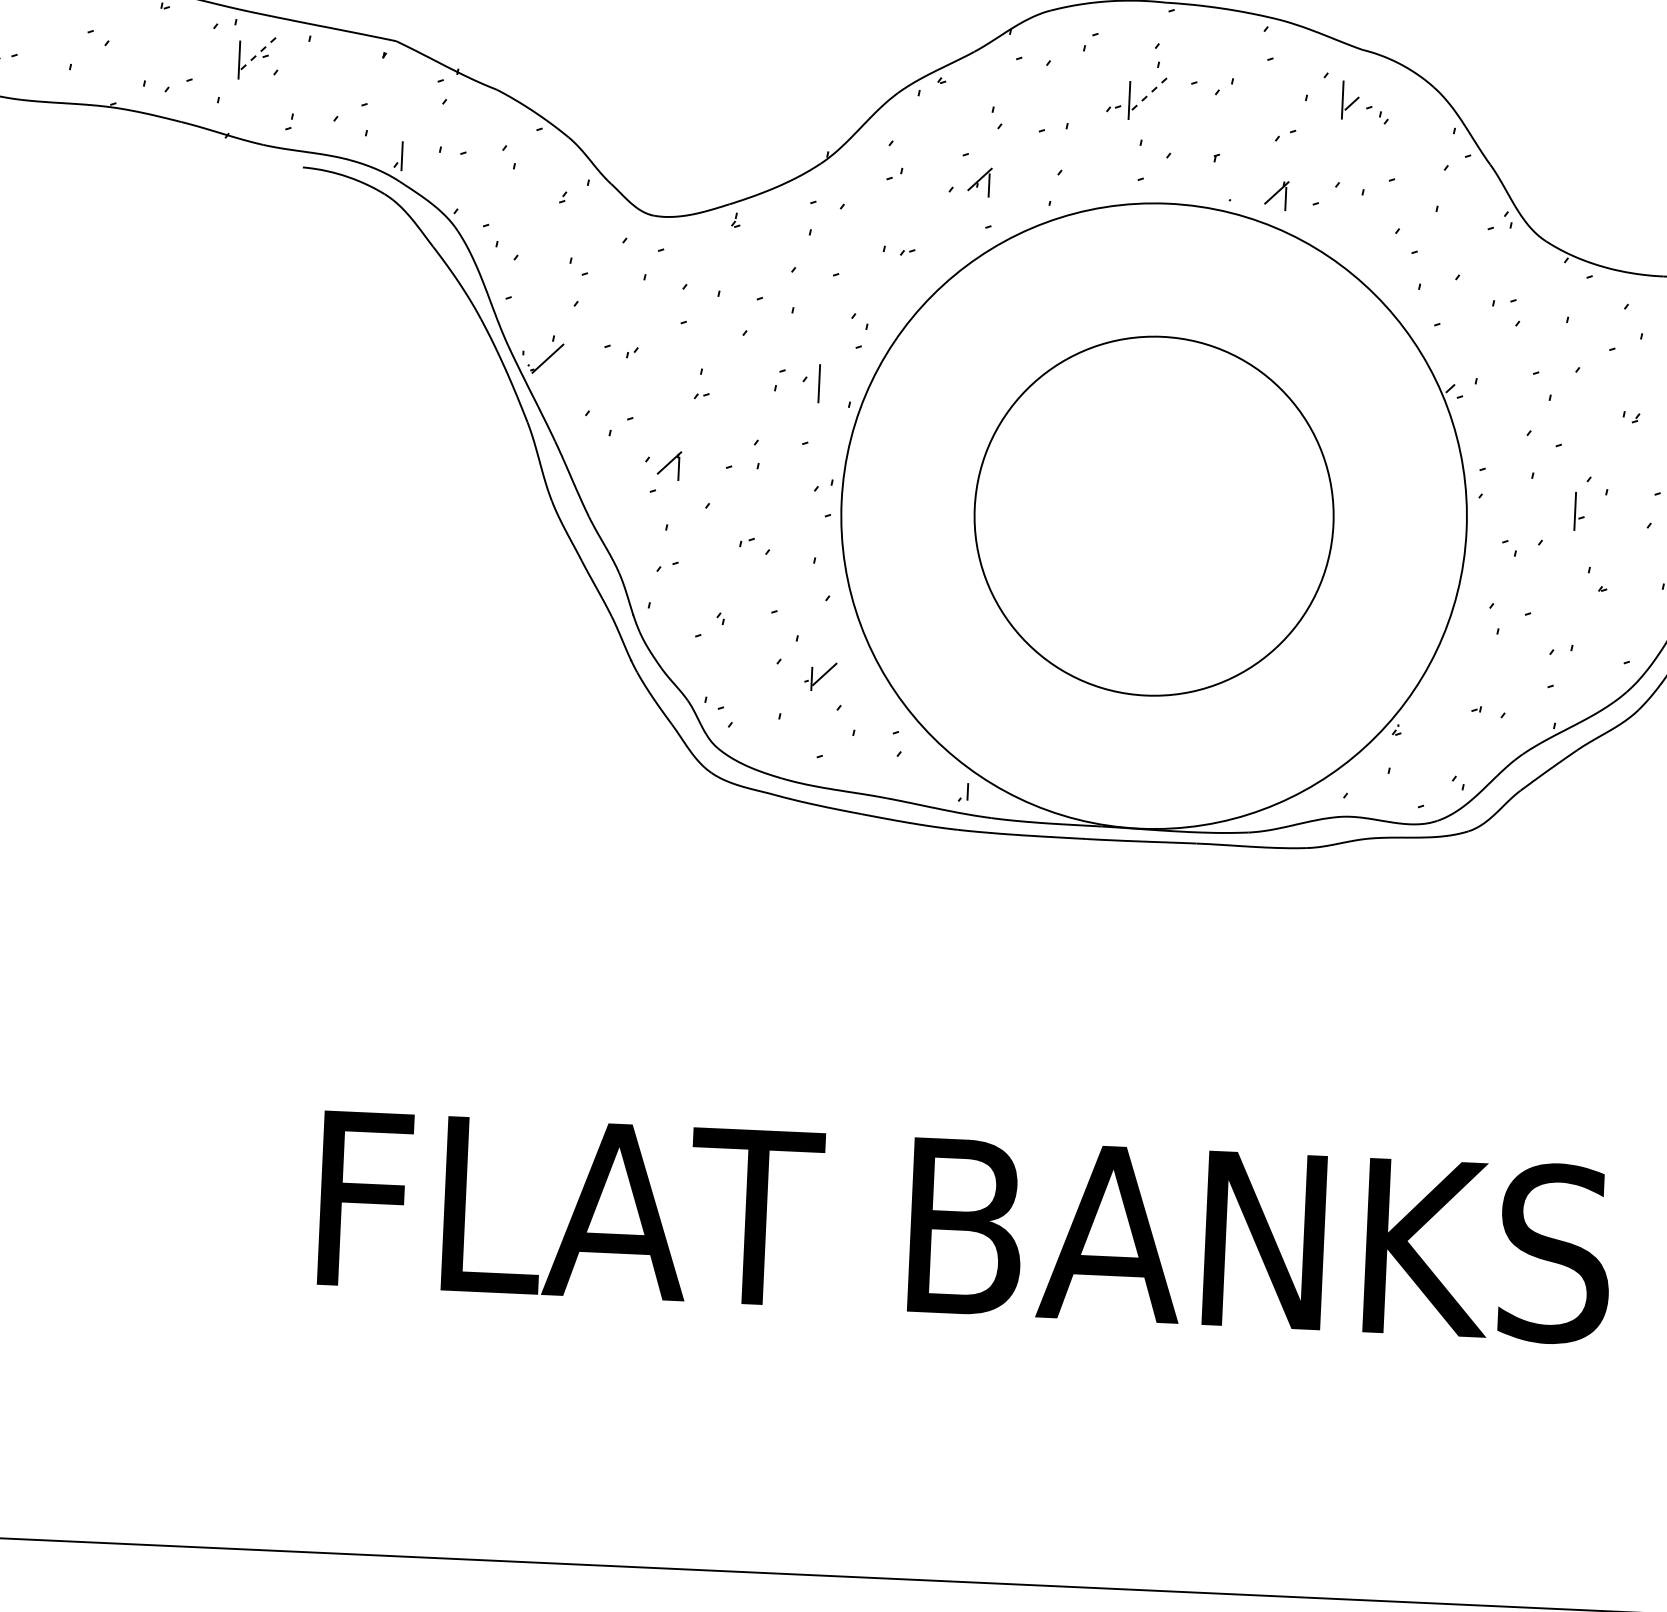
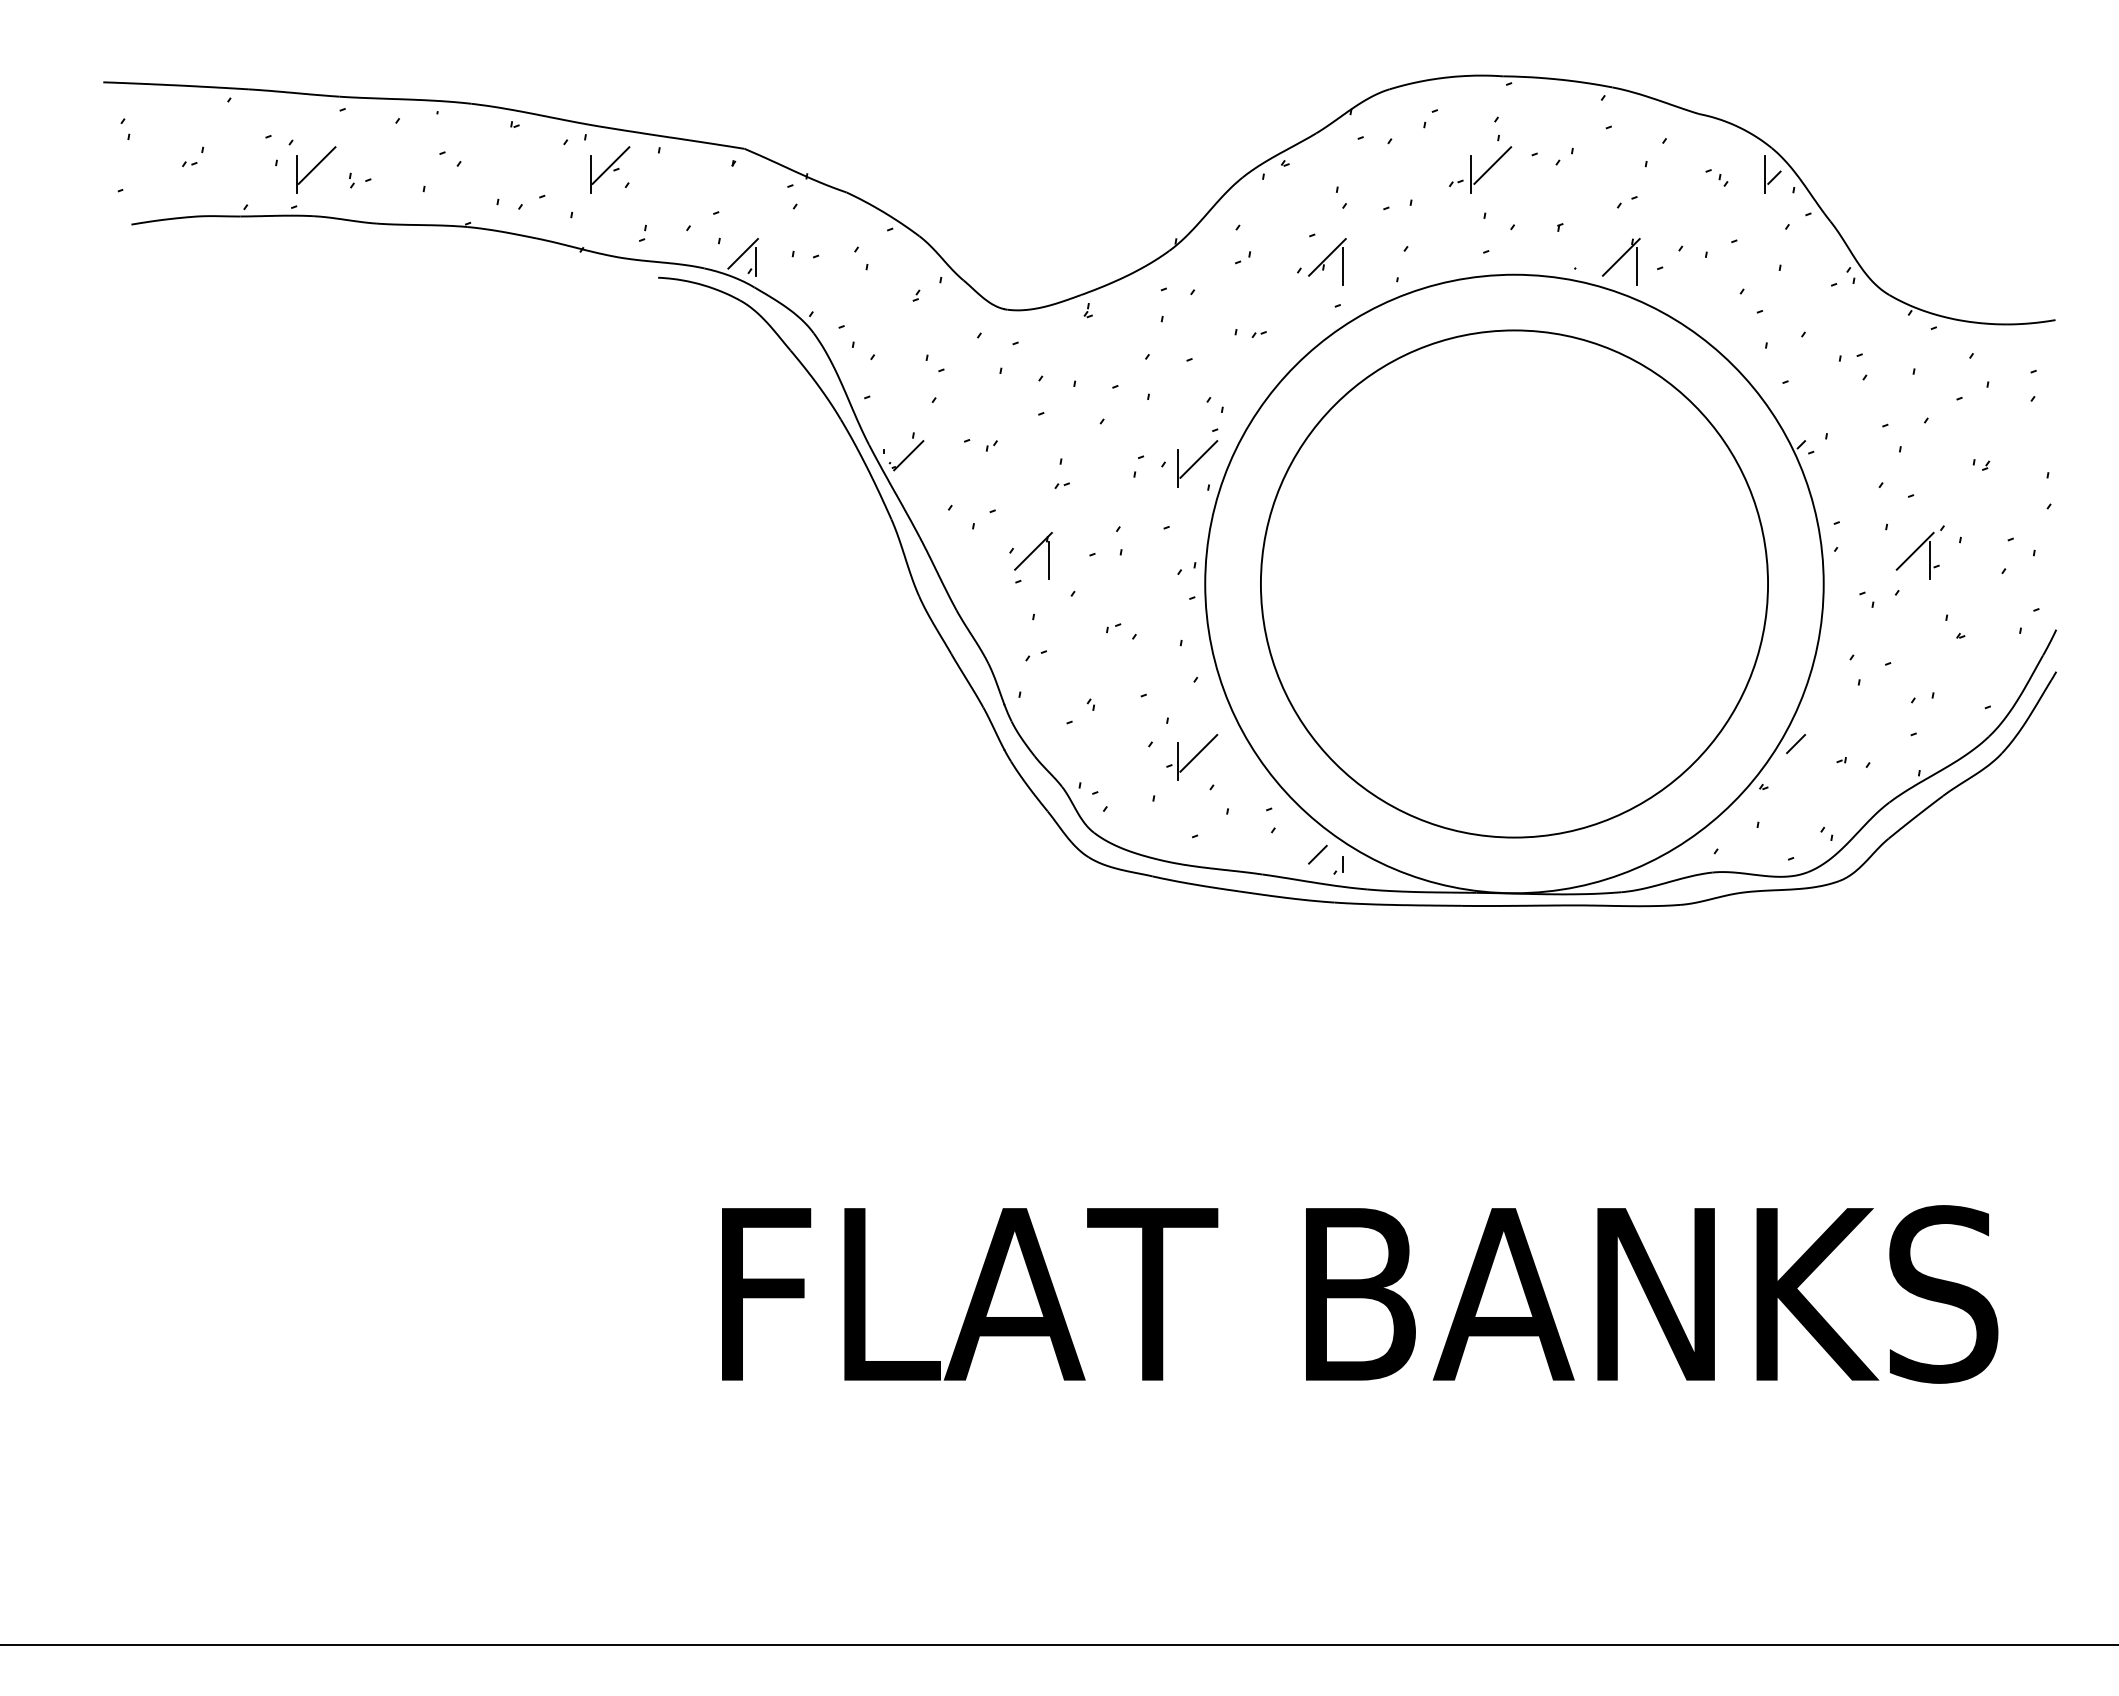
line: (259, 51) -> (610, 165), dashed -> solid
line: (1151, 92) -> (1492, 165), dashed -> solid
part: (1350, 100) -> (1772, 174), moved
line: (389, 146) -> (742, 253), added
part: (979, 181) -> (1327, 261), size x1.67
part: (1276, 195) -> (1620, 261), size x1.67
line: (840, 375) -> (1198, 459), added
part: (669, 465) -> (1033, 555), size x1.67
line: (1559, 500) -> (1914, 550), added
circle: (1154, 515) -> (1514, 583), size x1.43
part: (820, 676) -> (1192, 757), size x1.67
line: (1431, 691) -> (1796, 744), added
line: (942, 780) -> (1317, 854), added

